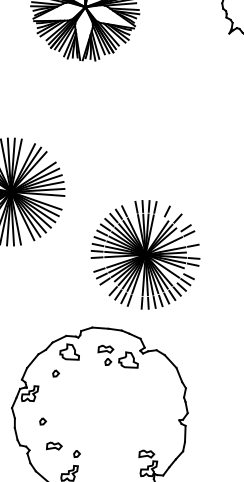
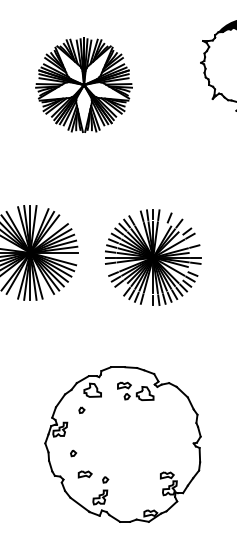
part: (145, 254) -> (153, 257), moved

